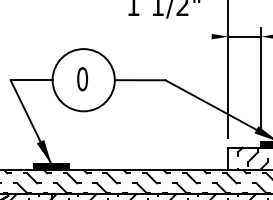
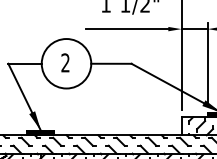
line: (160, 37) -> (127, 29), added
text: (82, 78) -> (65, 62), 0 -> 2

